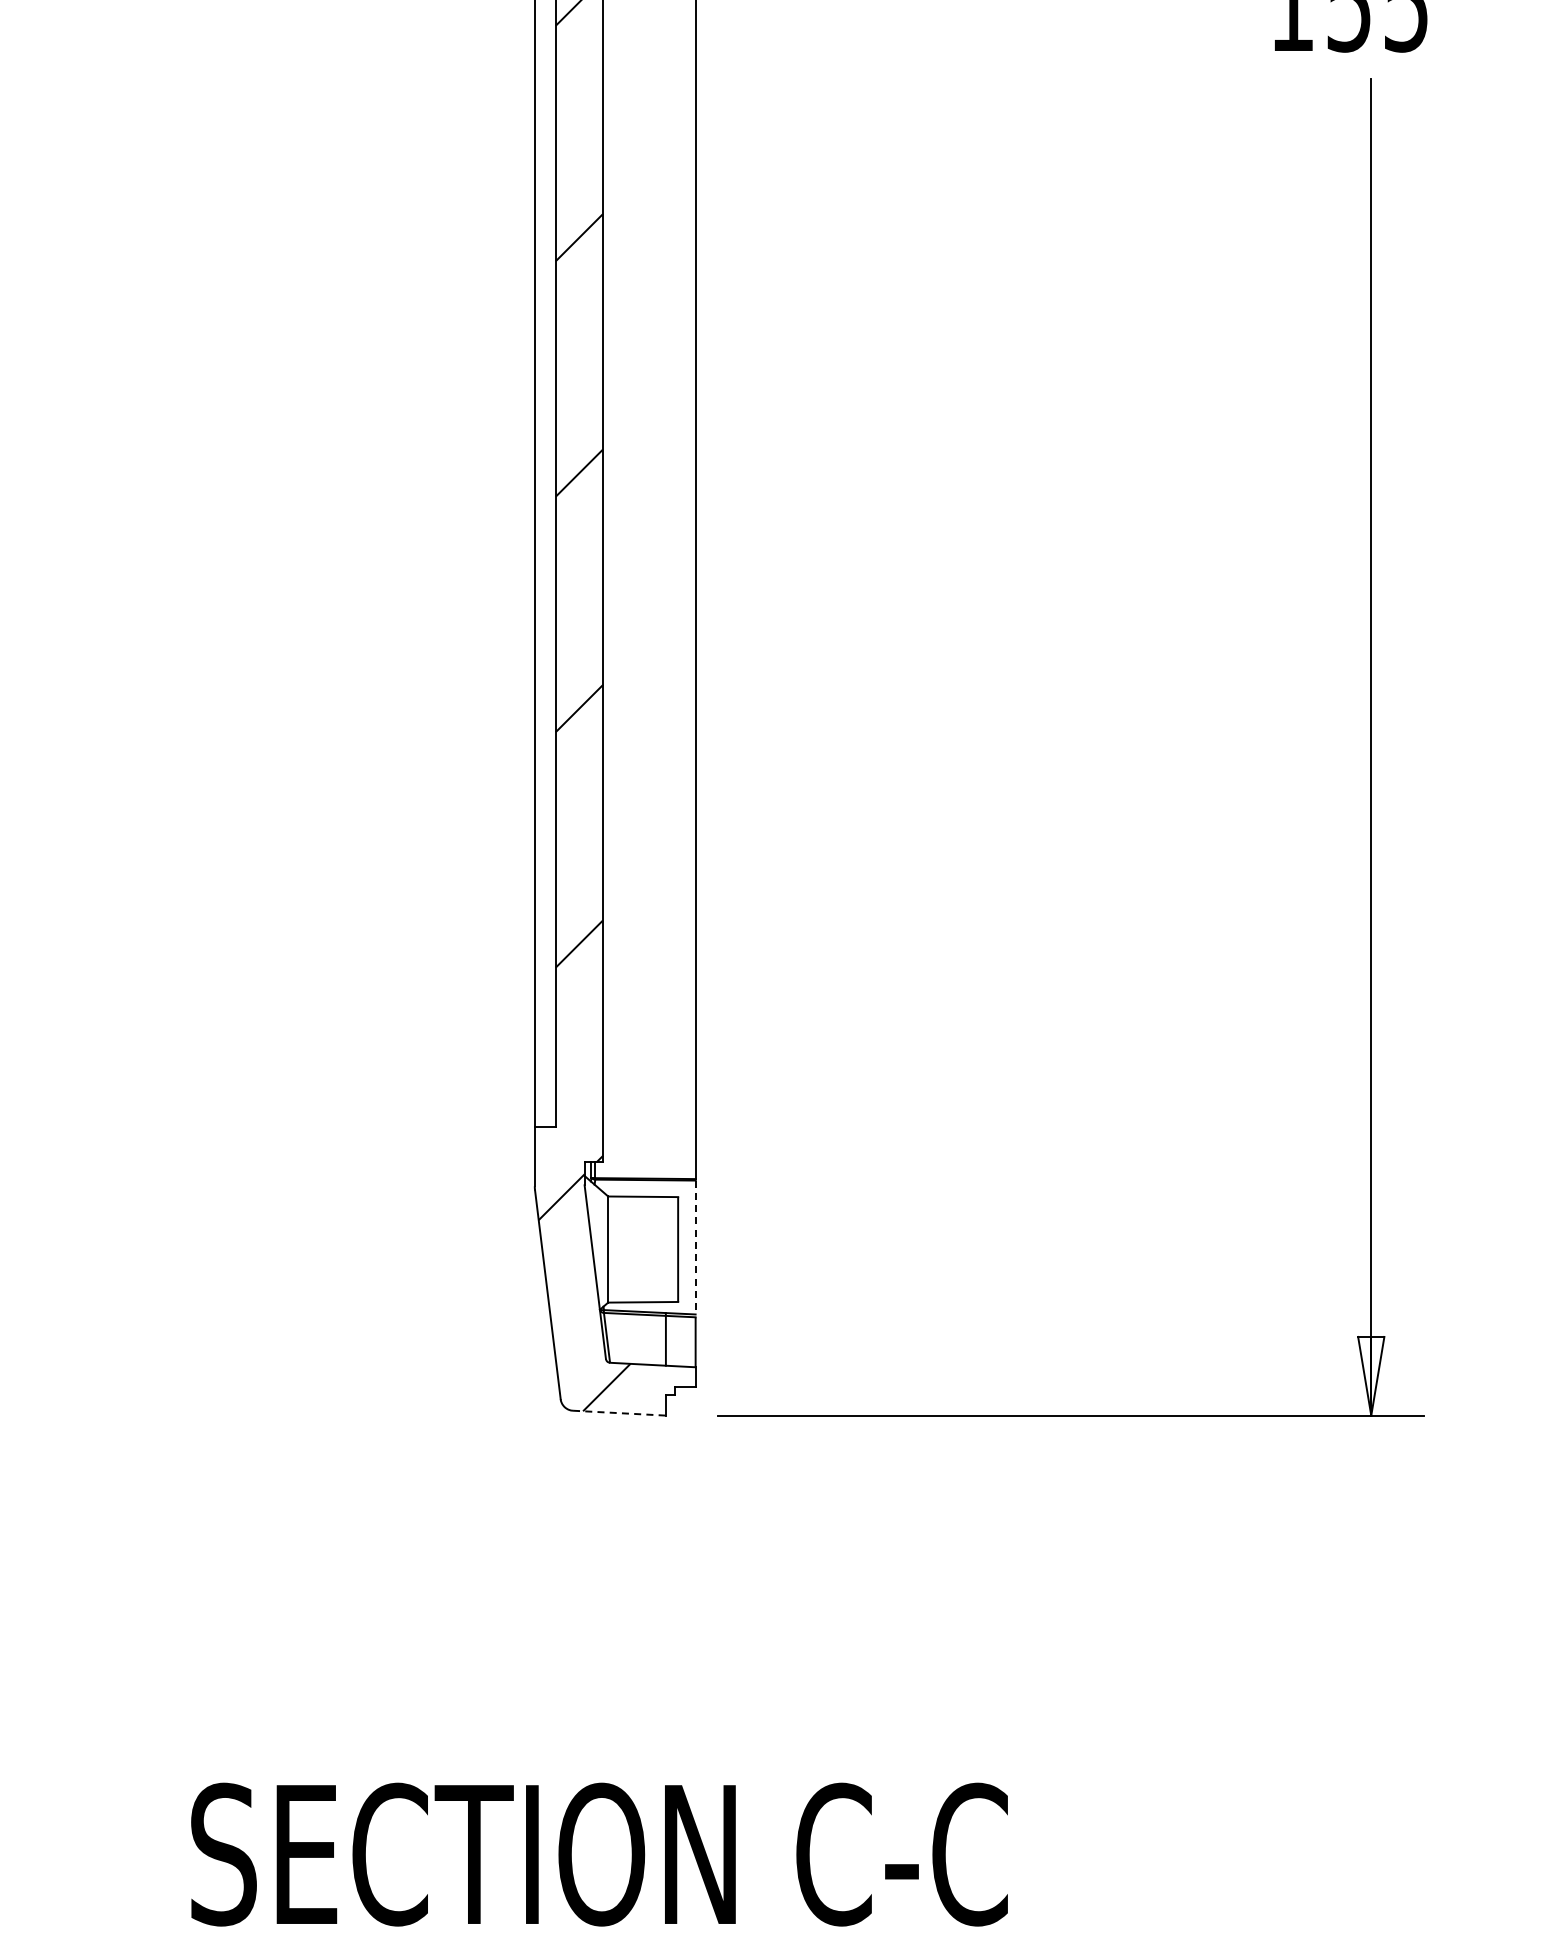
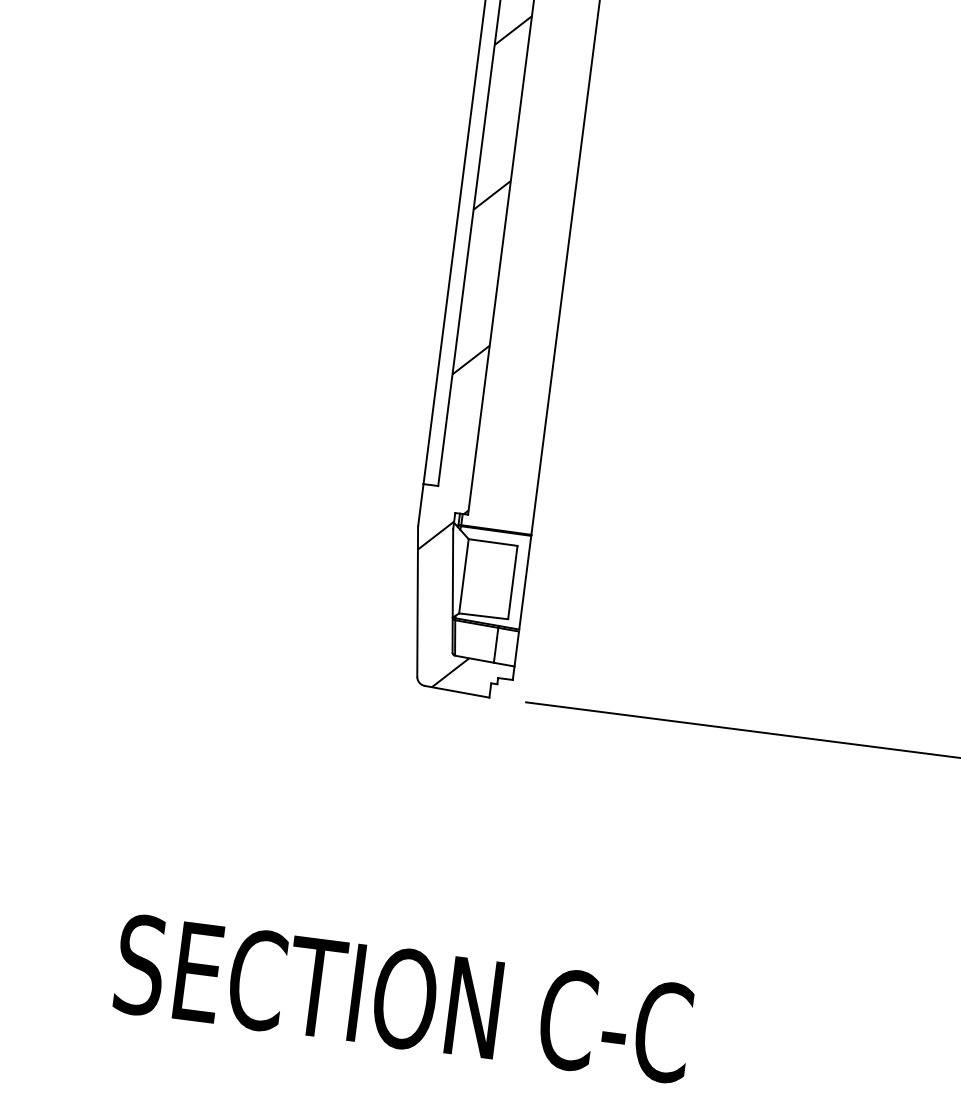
line: (695, 1247) -> (525, 582), dashed -> solid
line: (619, 1413) -> (457, 692), dashed -> solid

